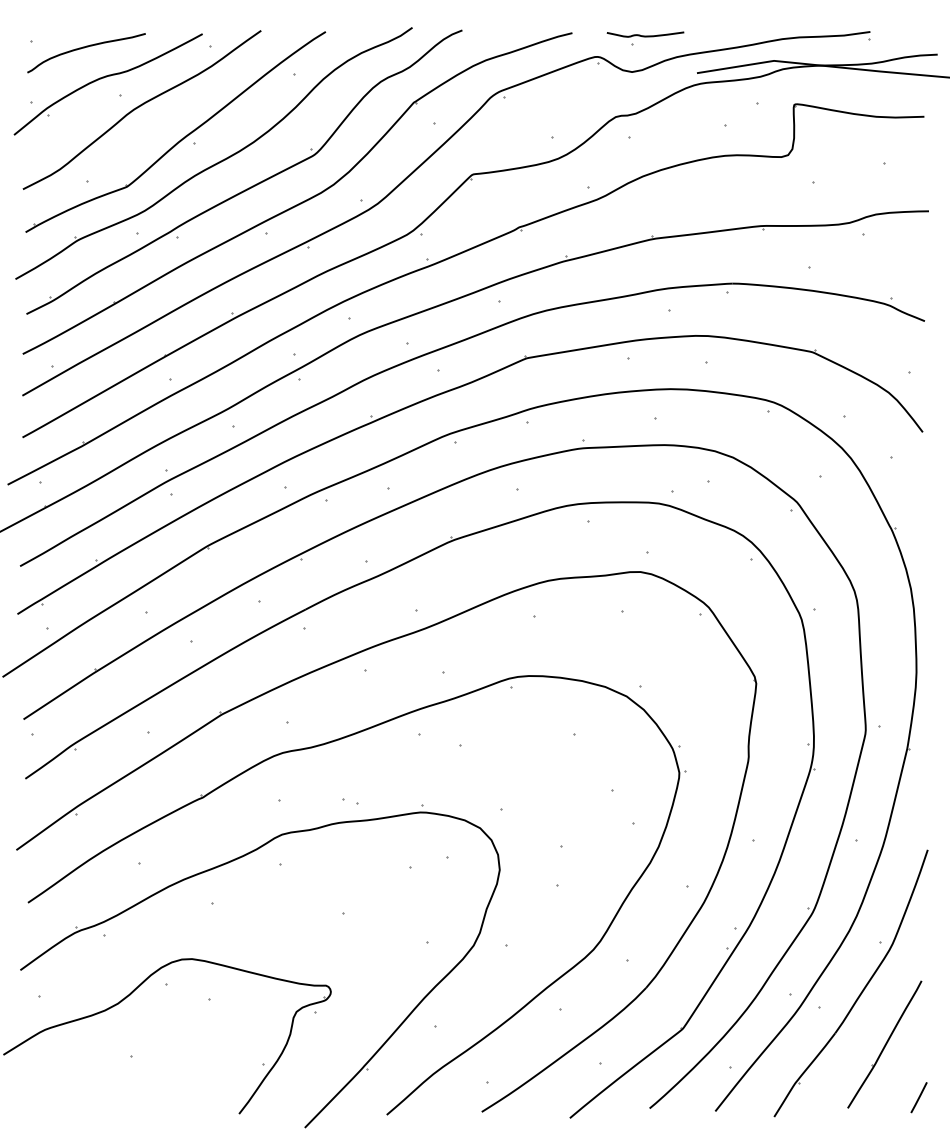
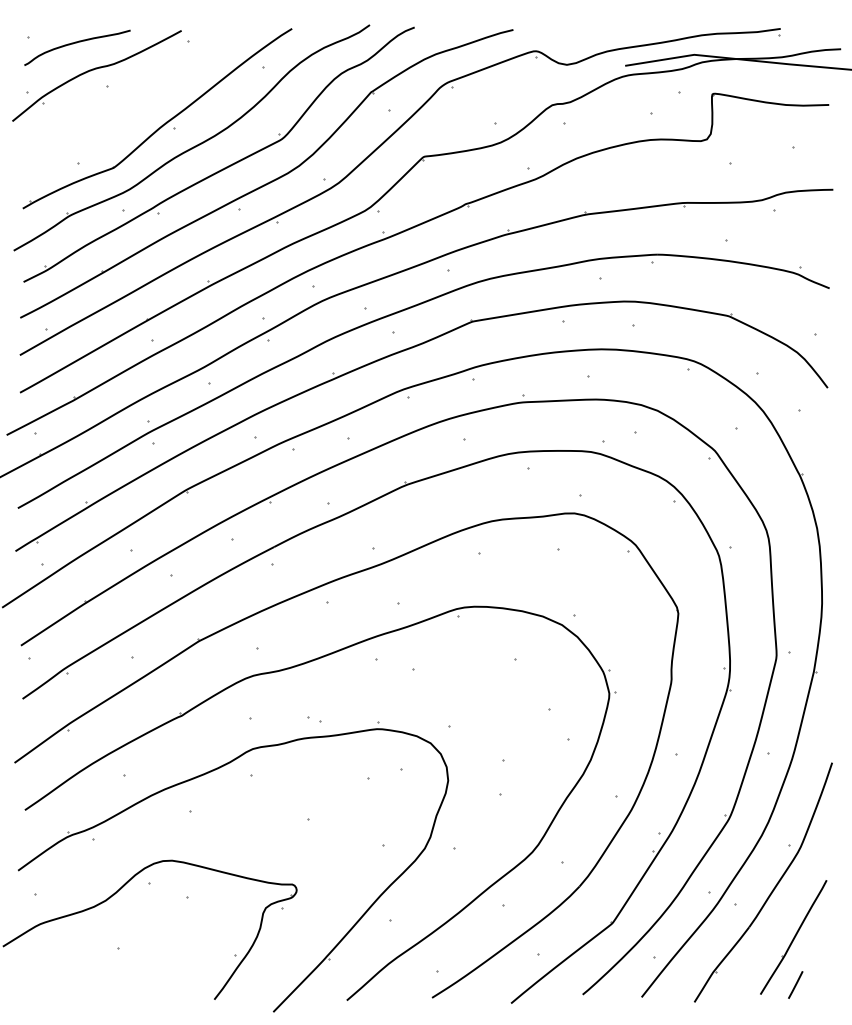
part: (645, 38) -> (578, 34), removed
curve: (139, 107) -> (124, 96), removed
line: (918, 1097) -> (795, 984), moved

